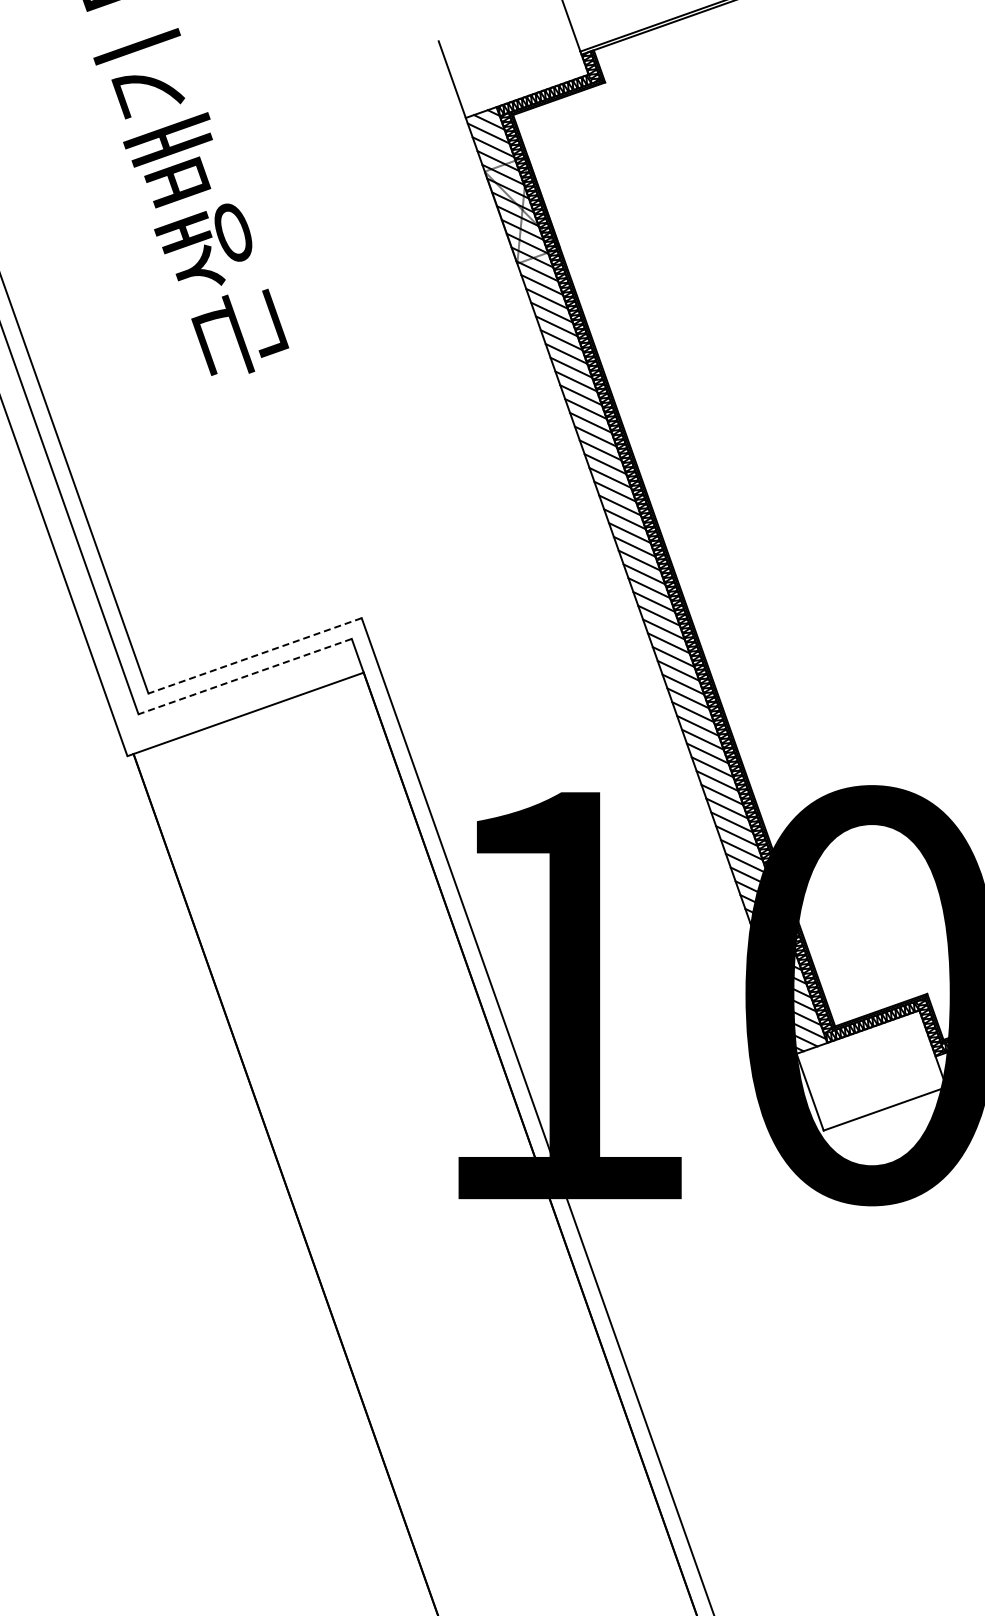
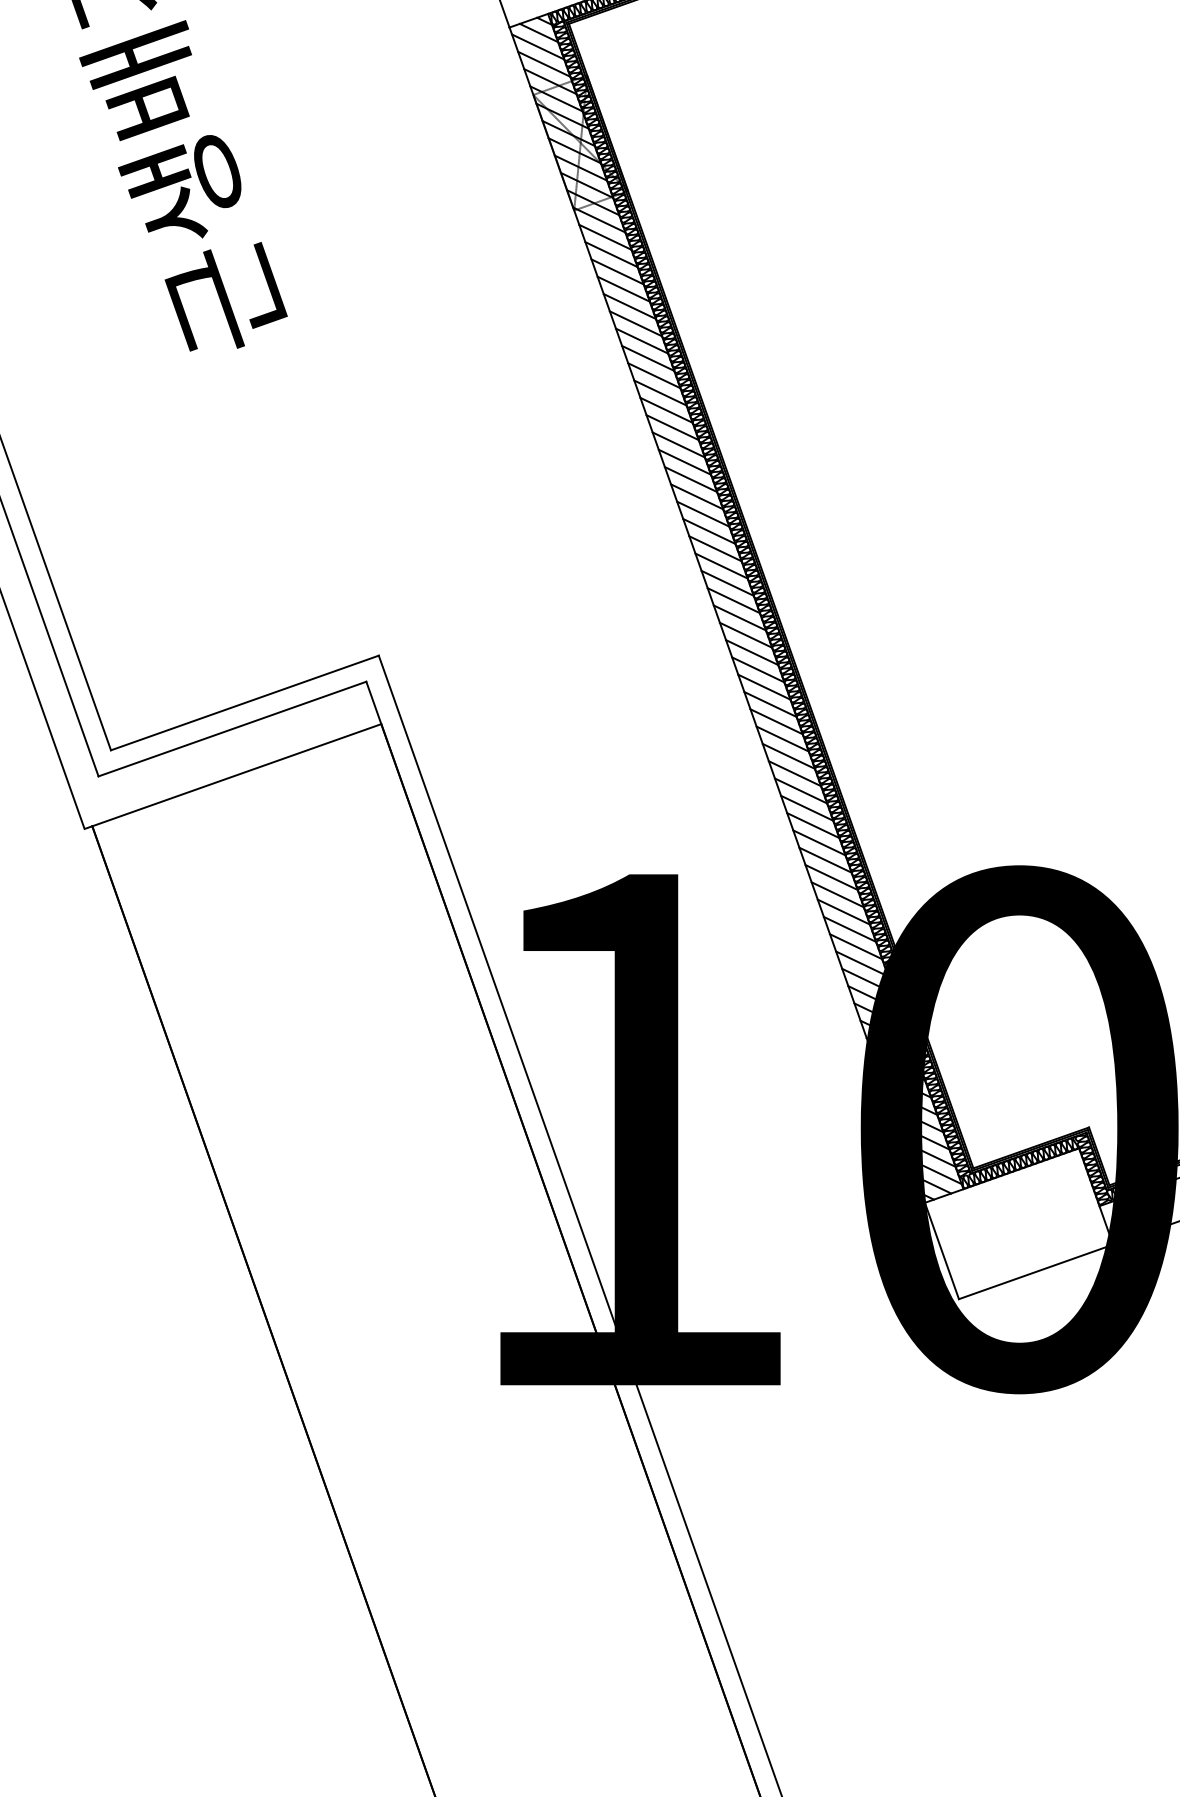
line: (254, 656) -> (244, 703), dashed -> solid
line: (244, 676) -> (231, 728), dashed -> solid

